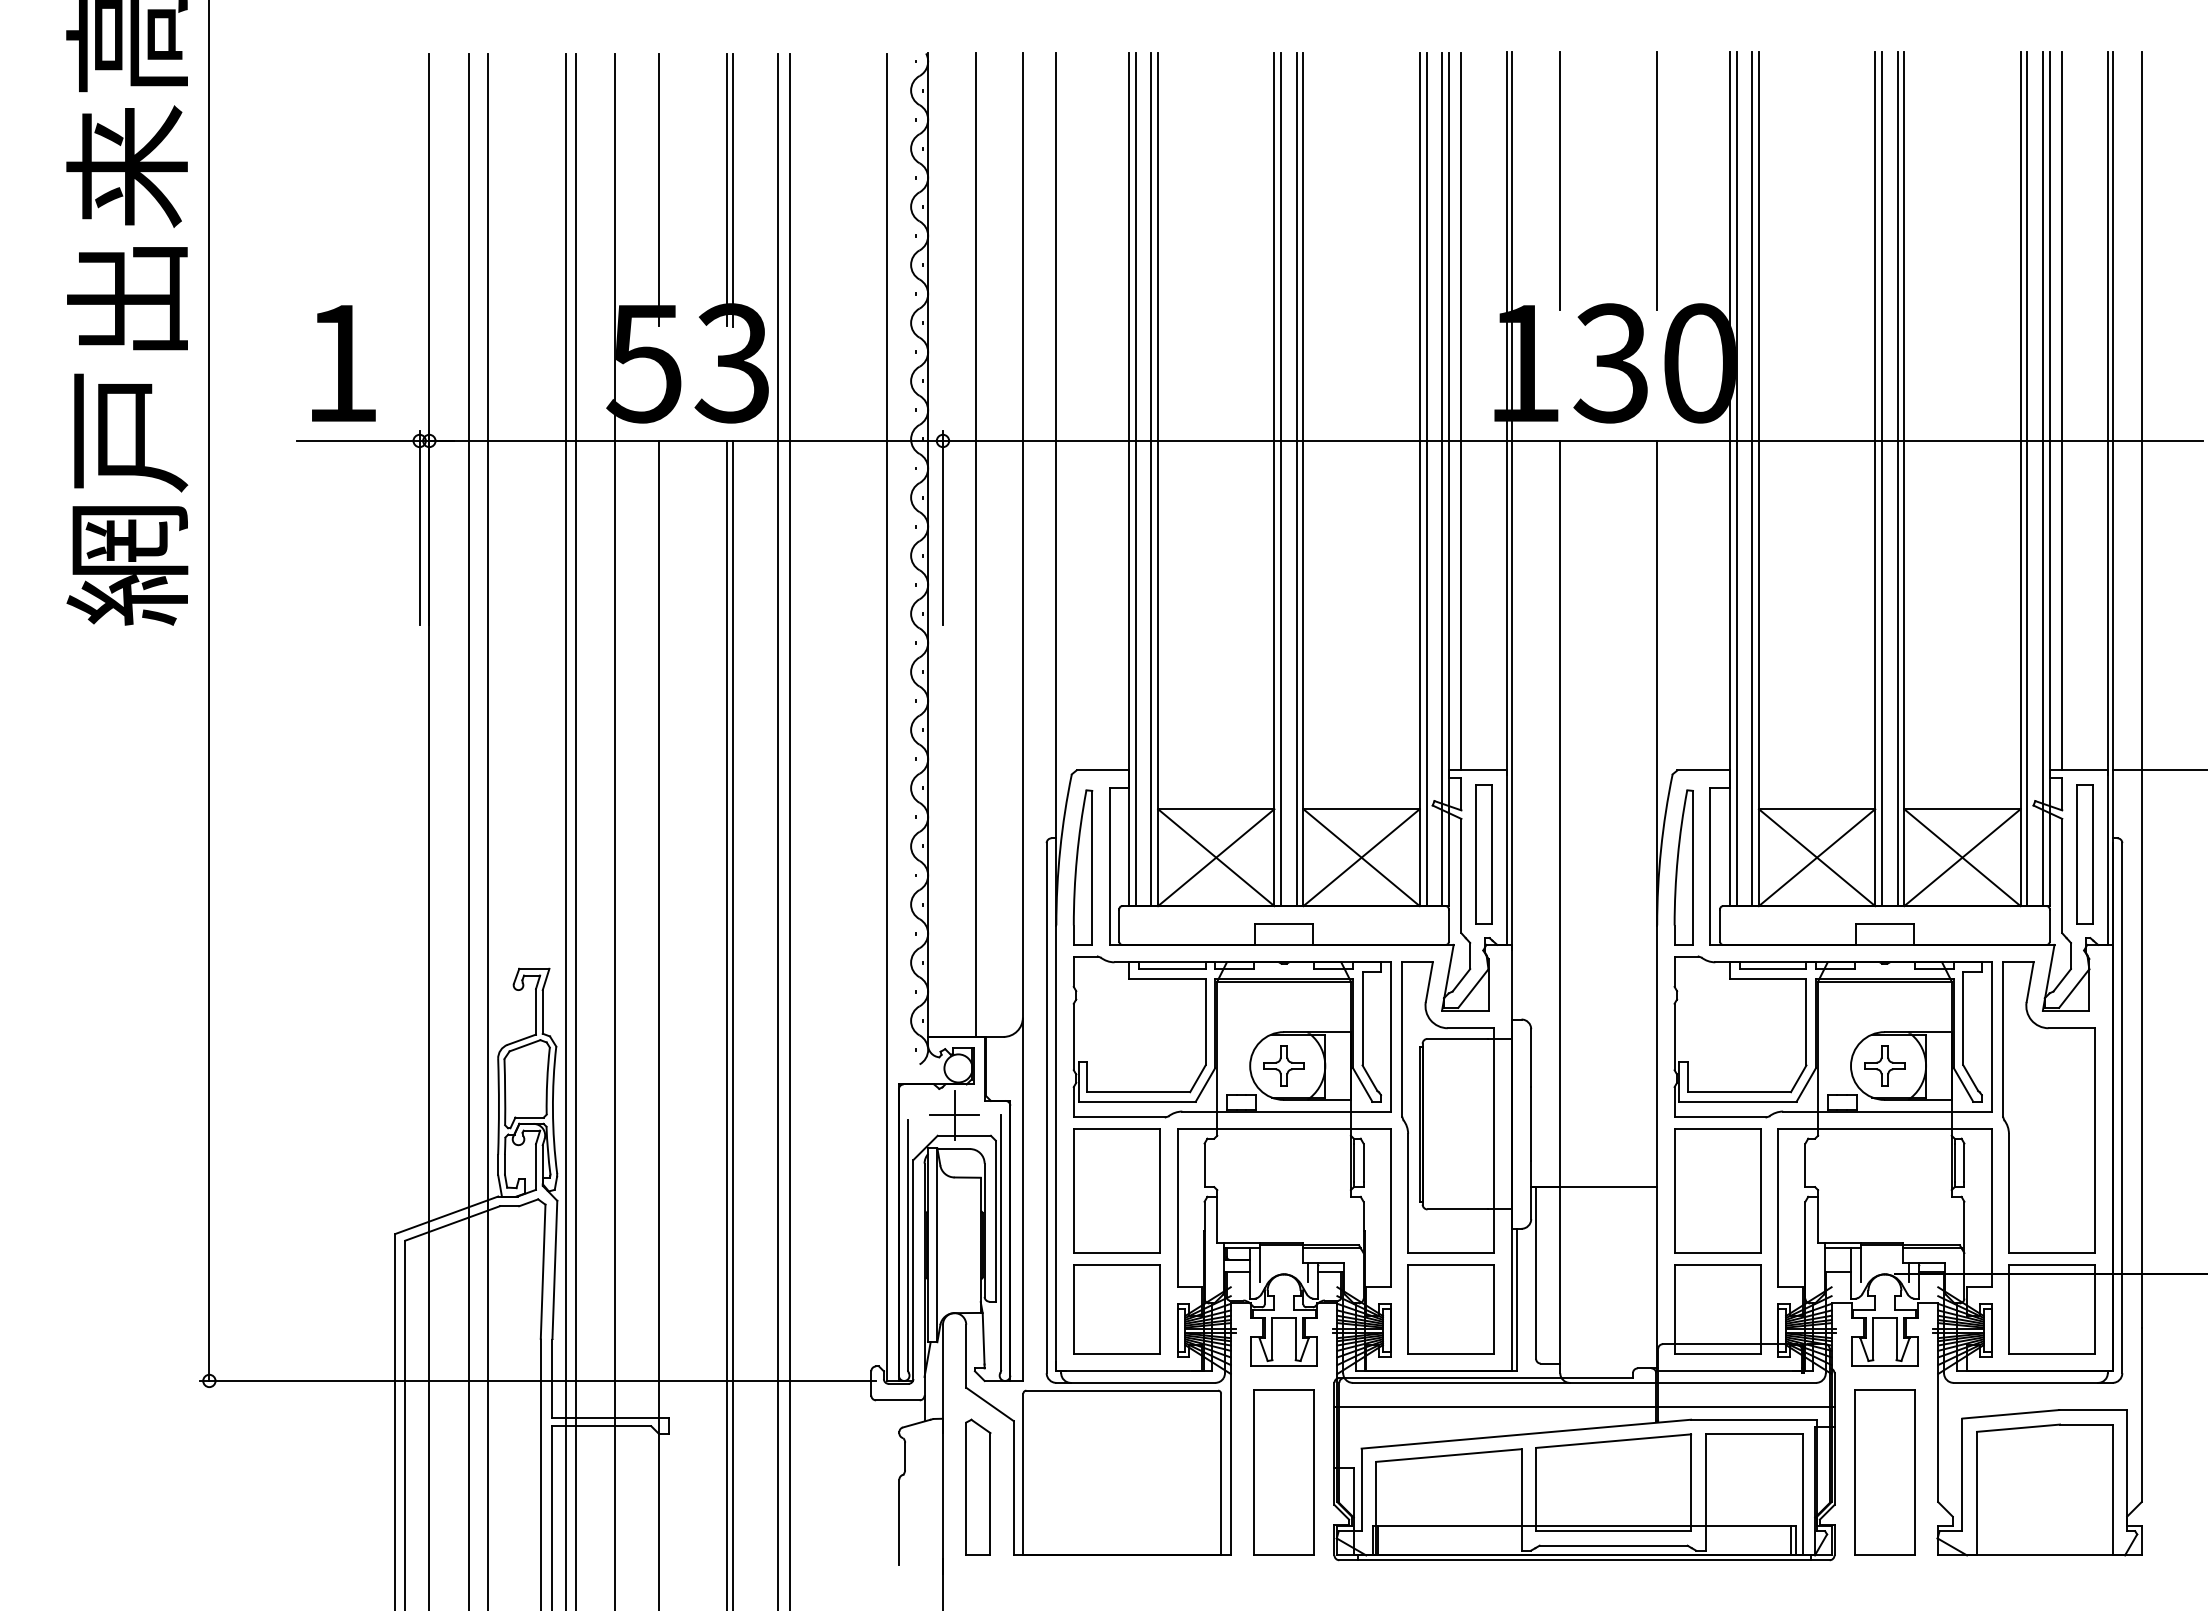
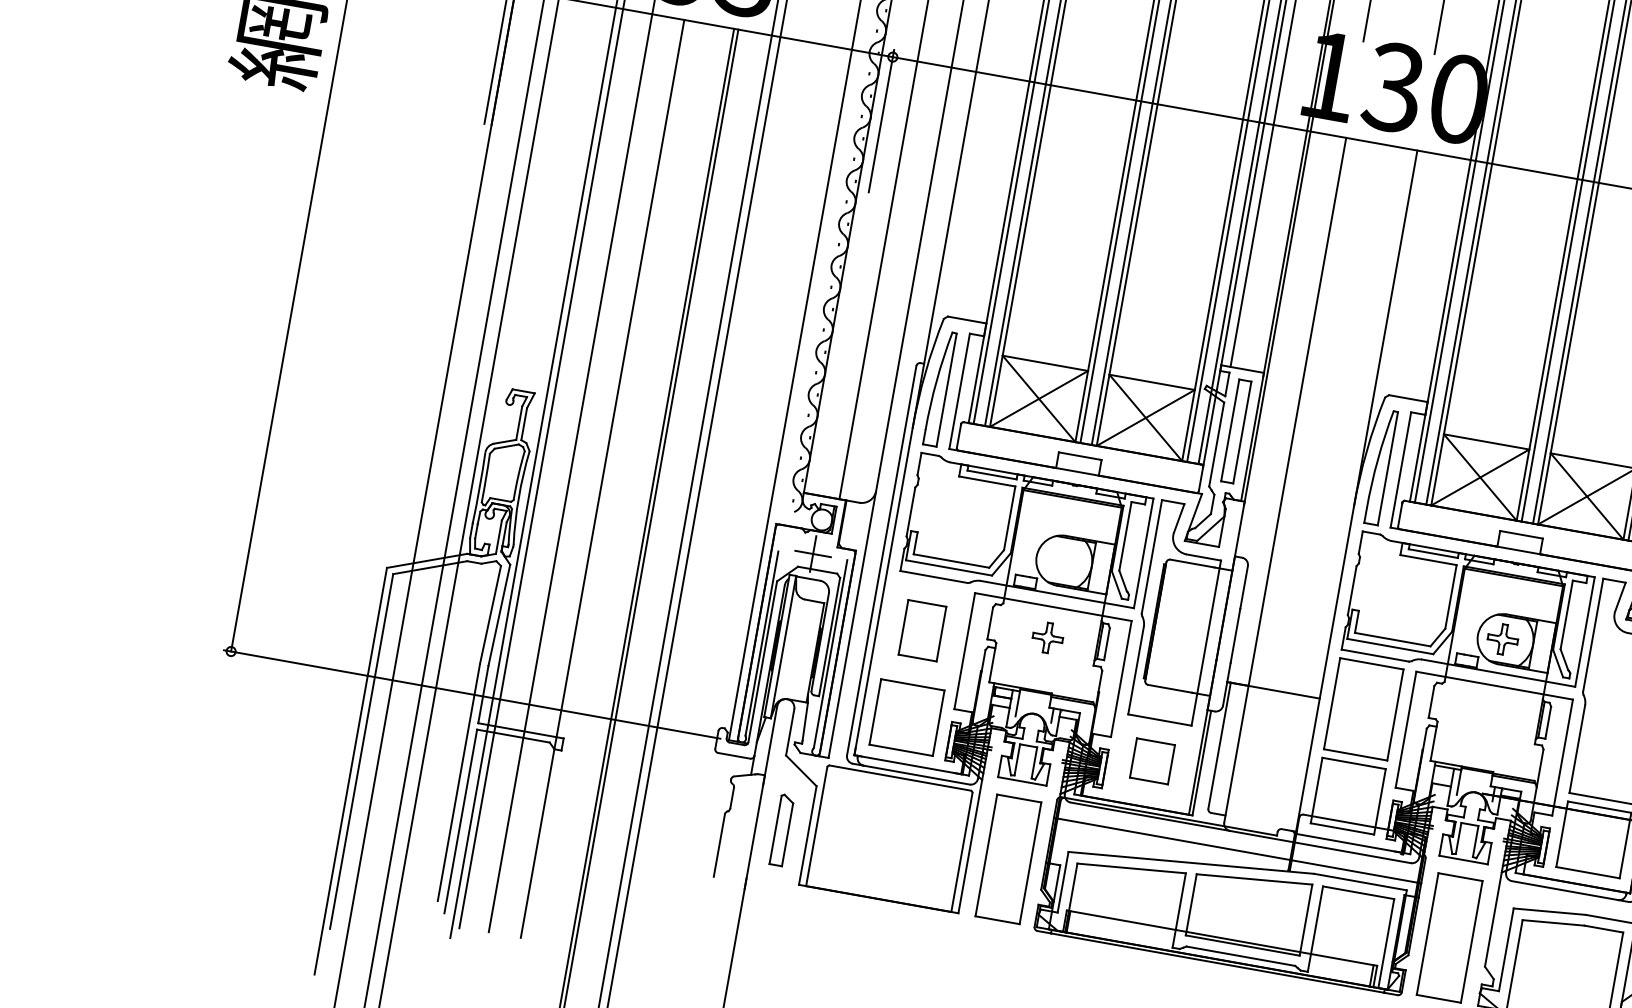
part: (1283, 1065) -> (1047, 637), moved
part: (1116, 1190) -> (922, 630), size x0.6
part: (1450, 1309) -> (1151, 761), size x0.6
part: (978, 1486) -> (782, 829), size x0.7

